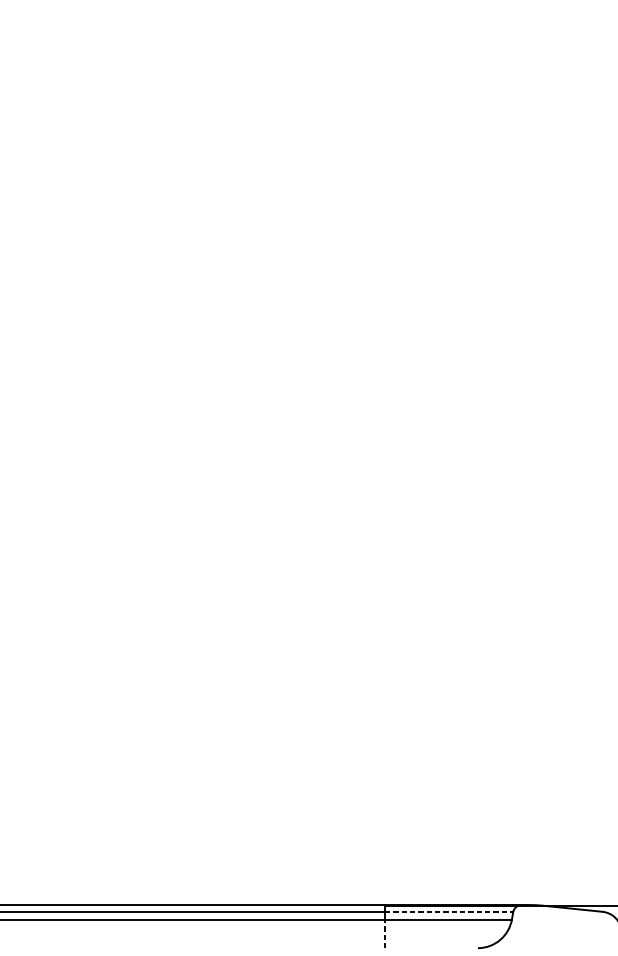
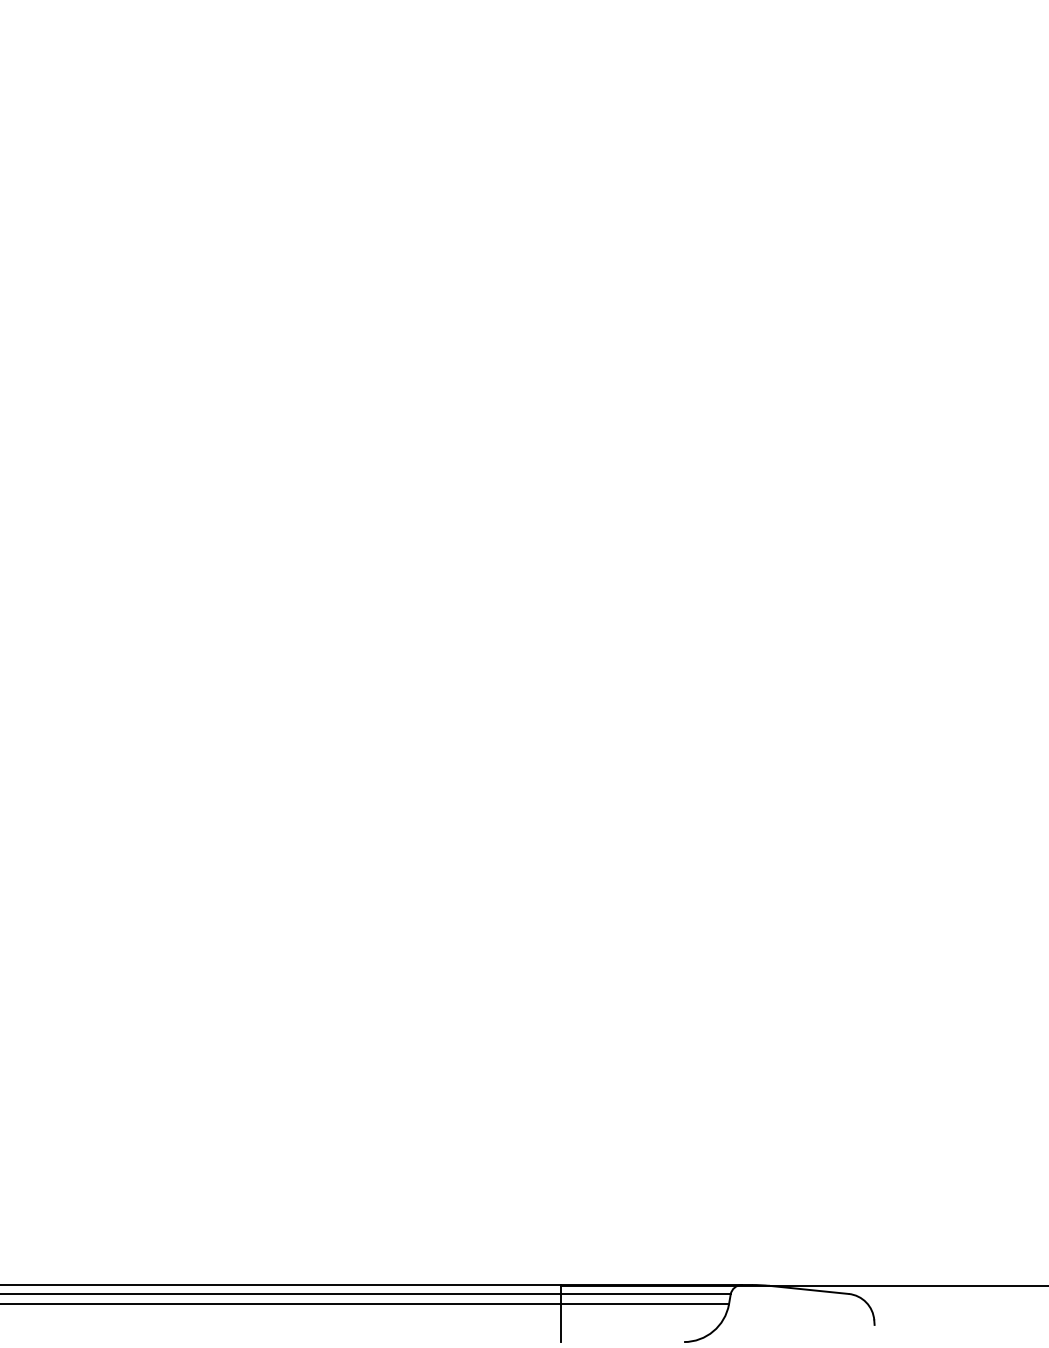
line: (449, 912) -> (646, 1294), dashed -> solid
line: (385, 934) -> (561, 1323), dashed -> solid

